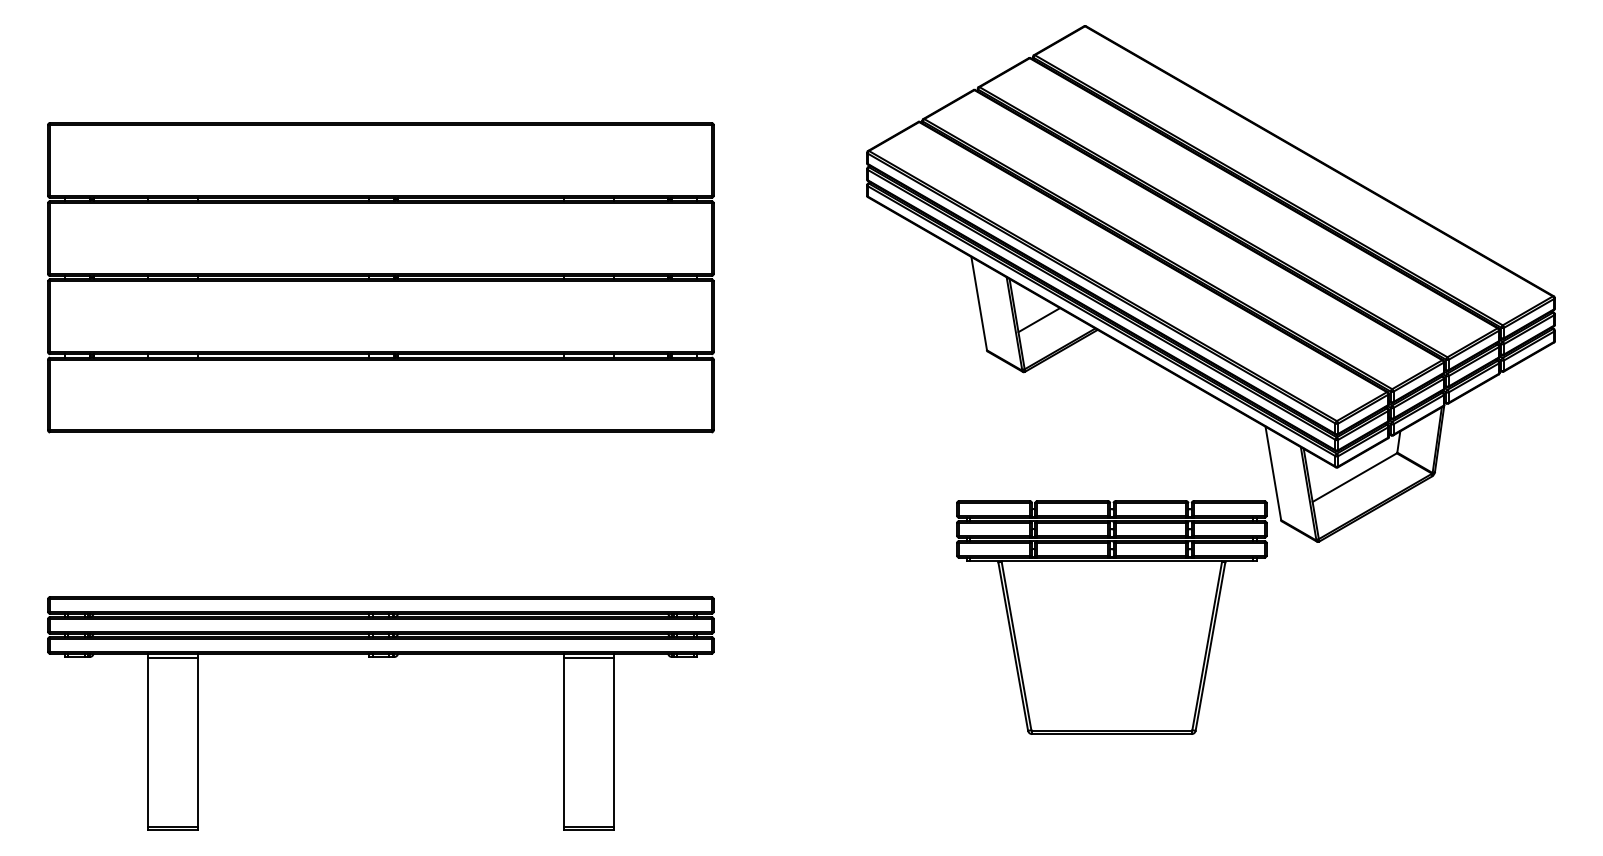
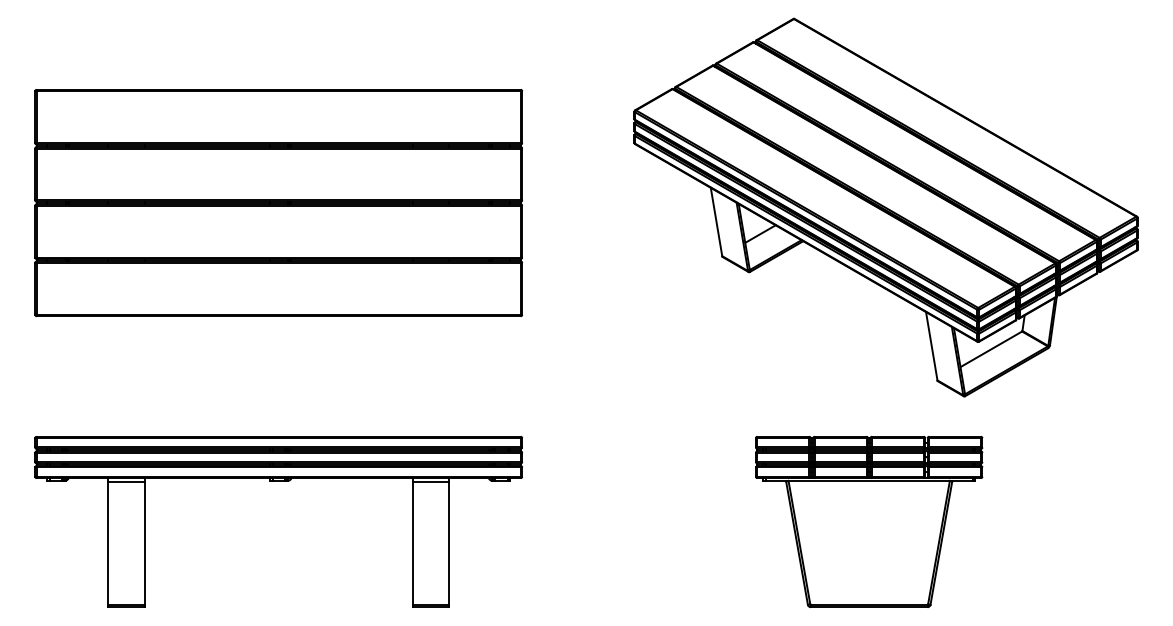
part: (1111, 617) -> (868, 521), moved

